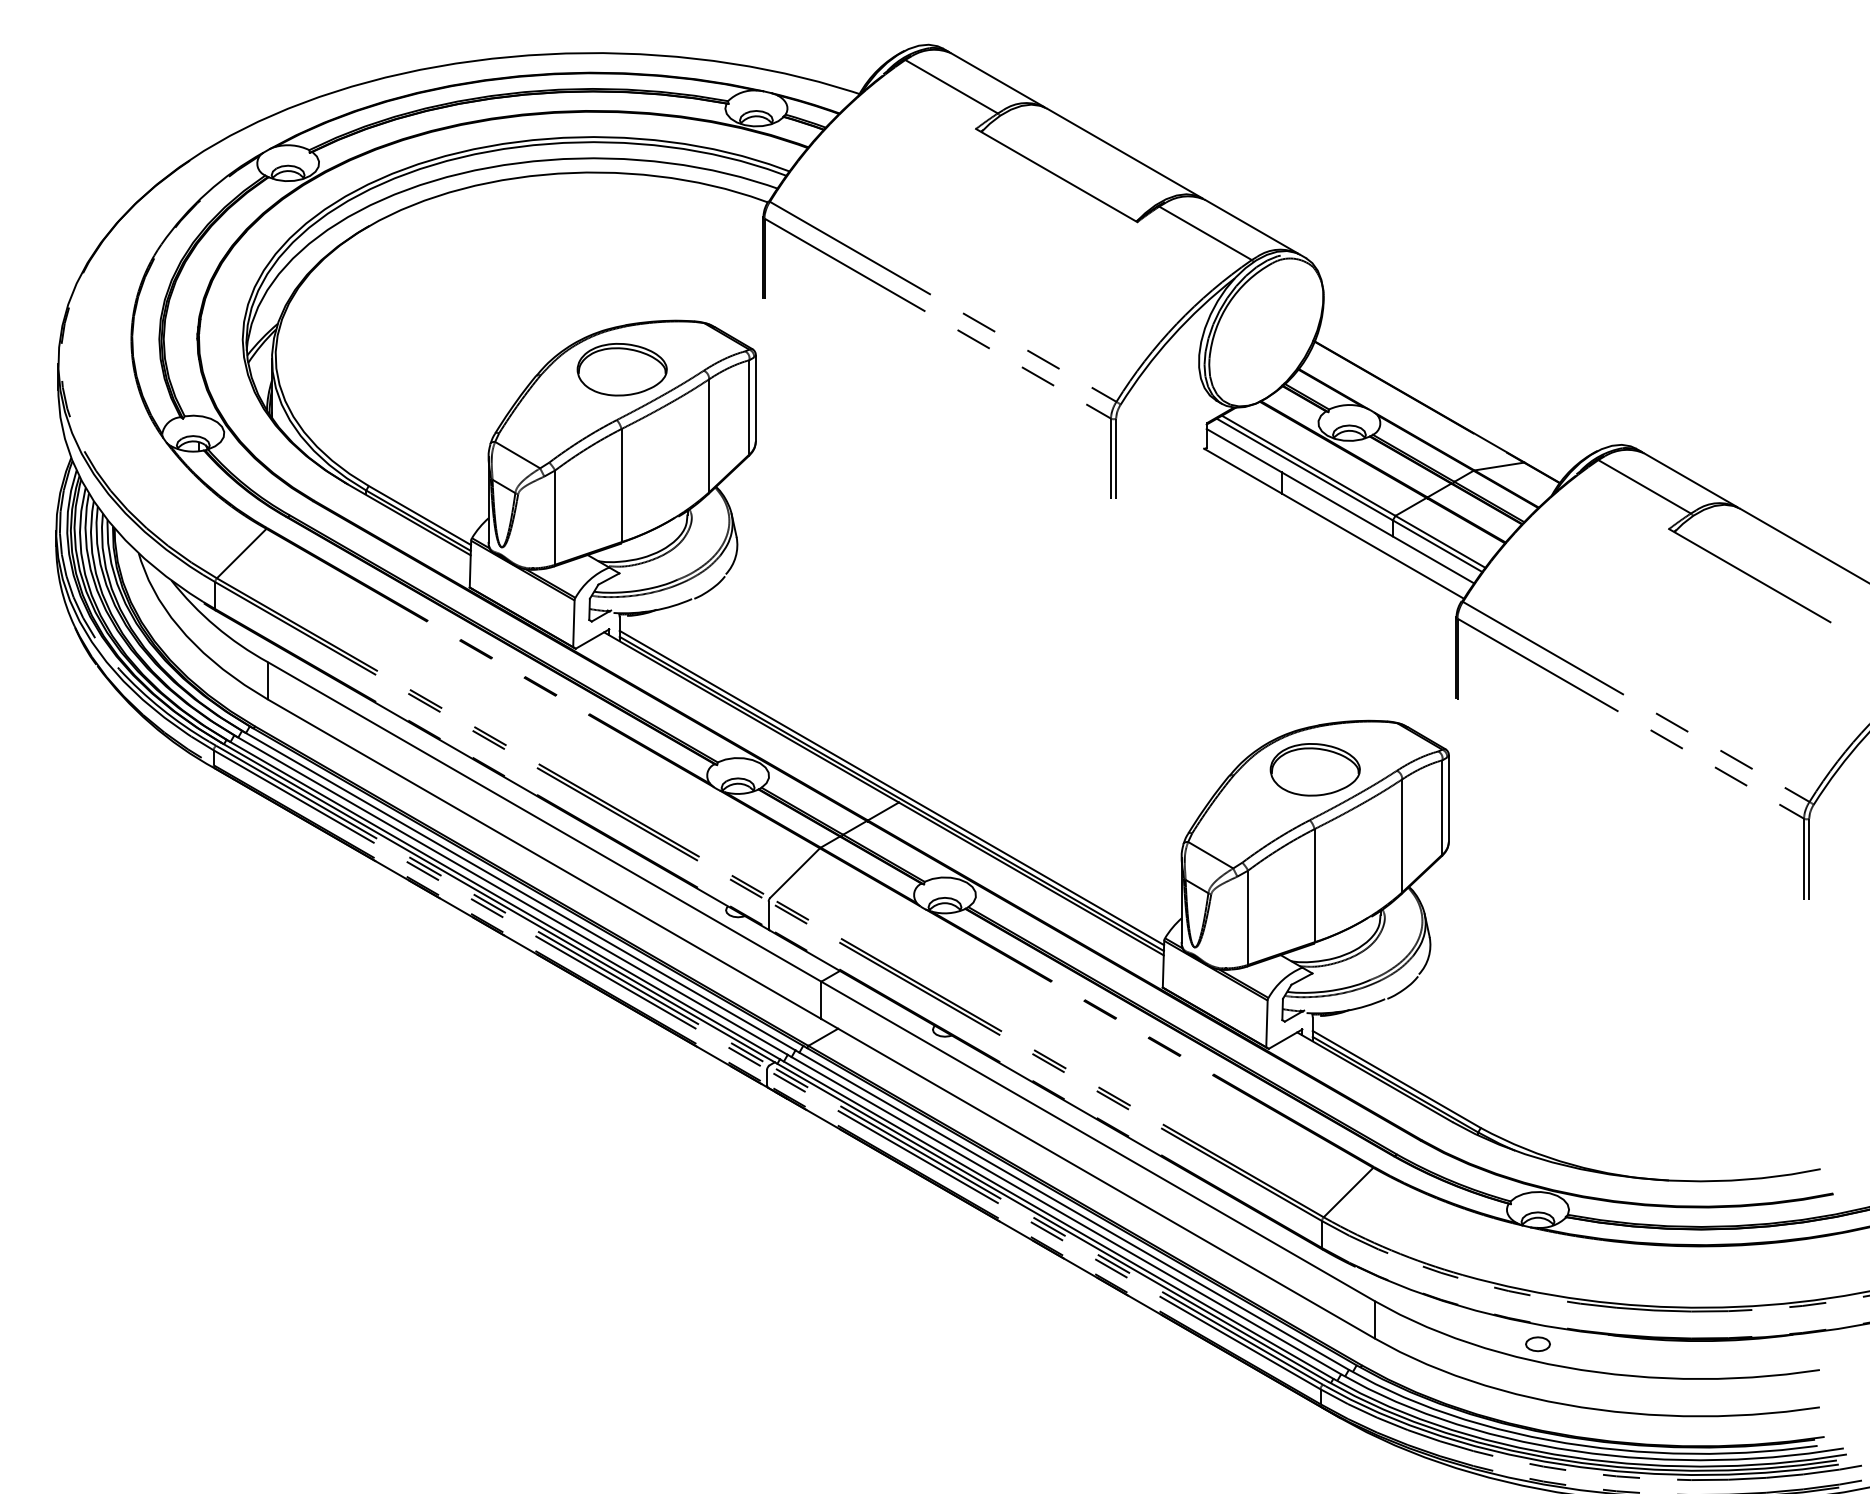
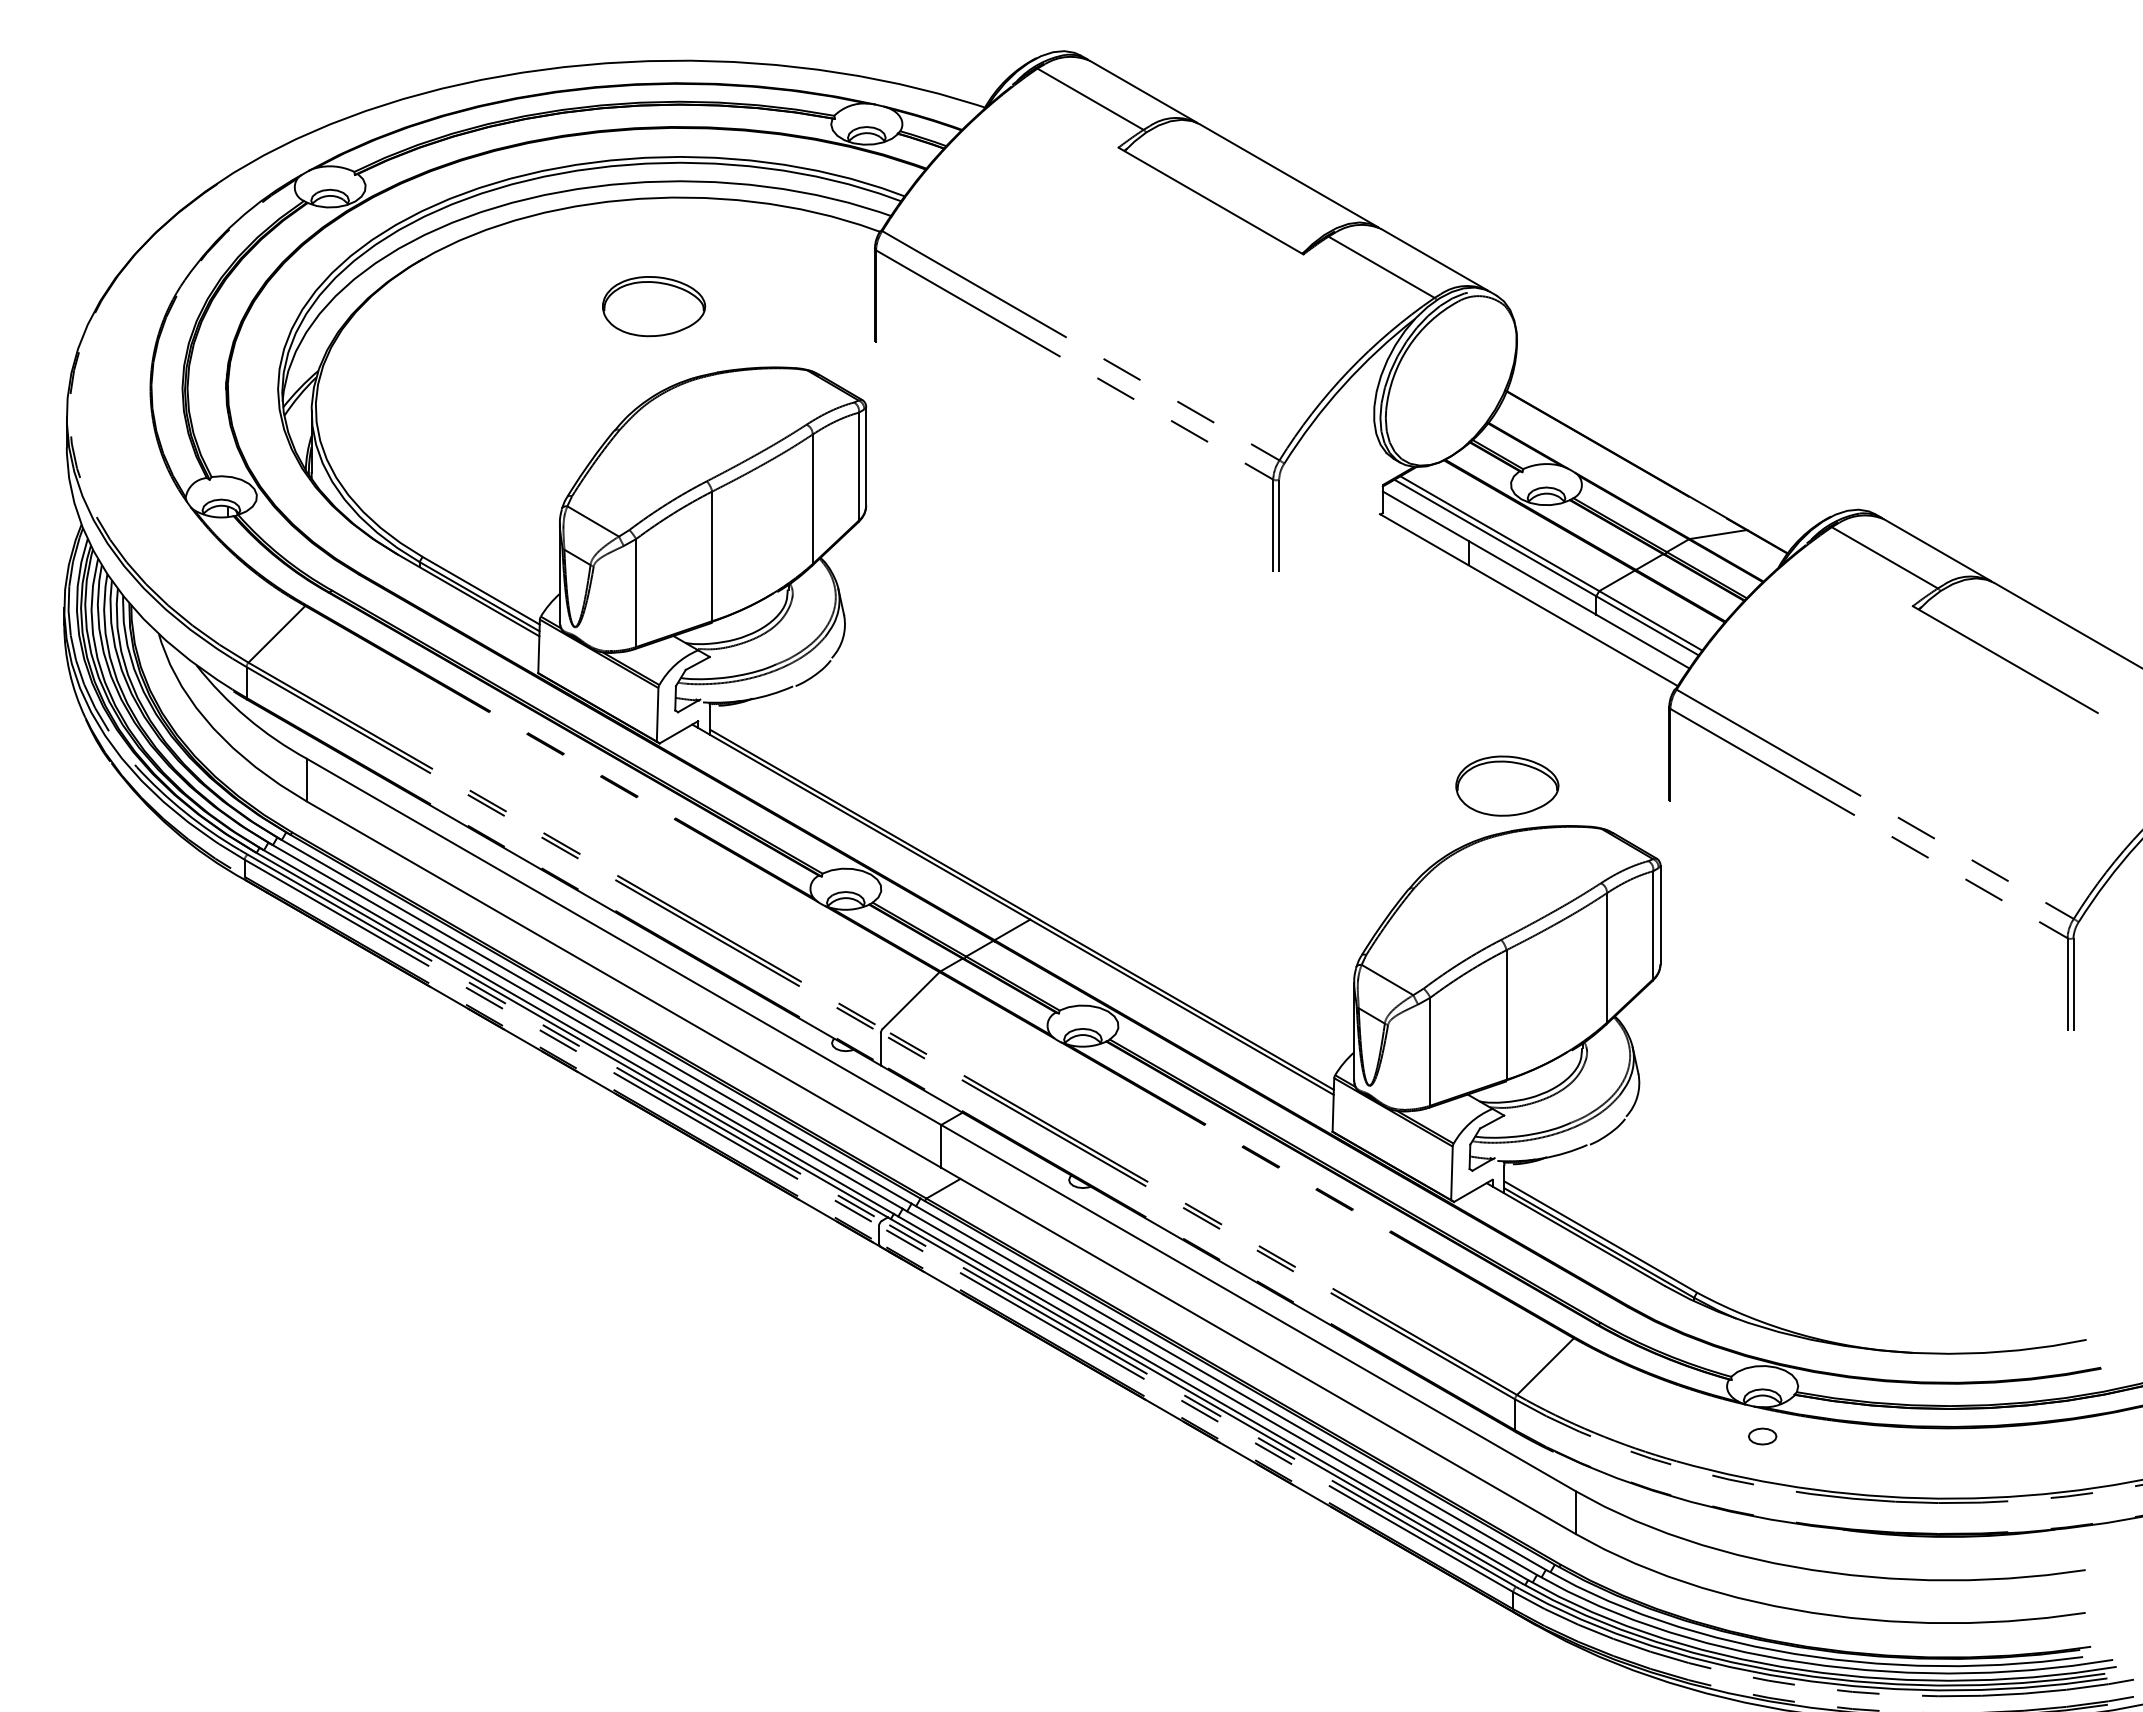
part: (622, 369) -> (654, 306), moved
part: (1315, 769) -> (1507, 785), moved
line: (892, 787) -> (1022, 902), removed
part: (1537, 1344) -> (1762, 1436), moved

